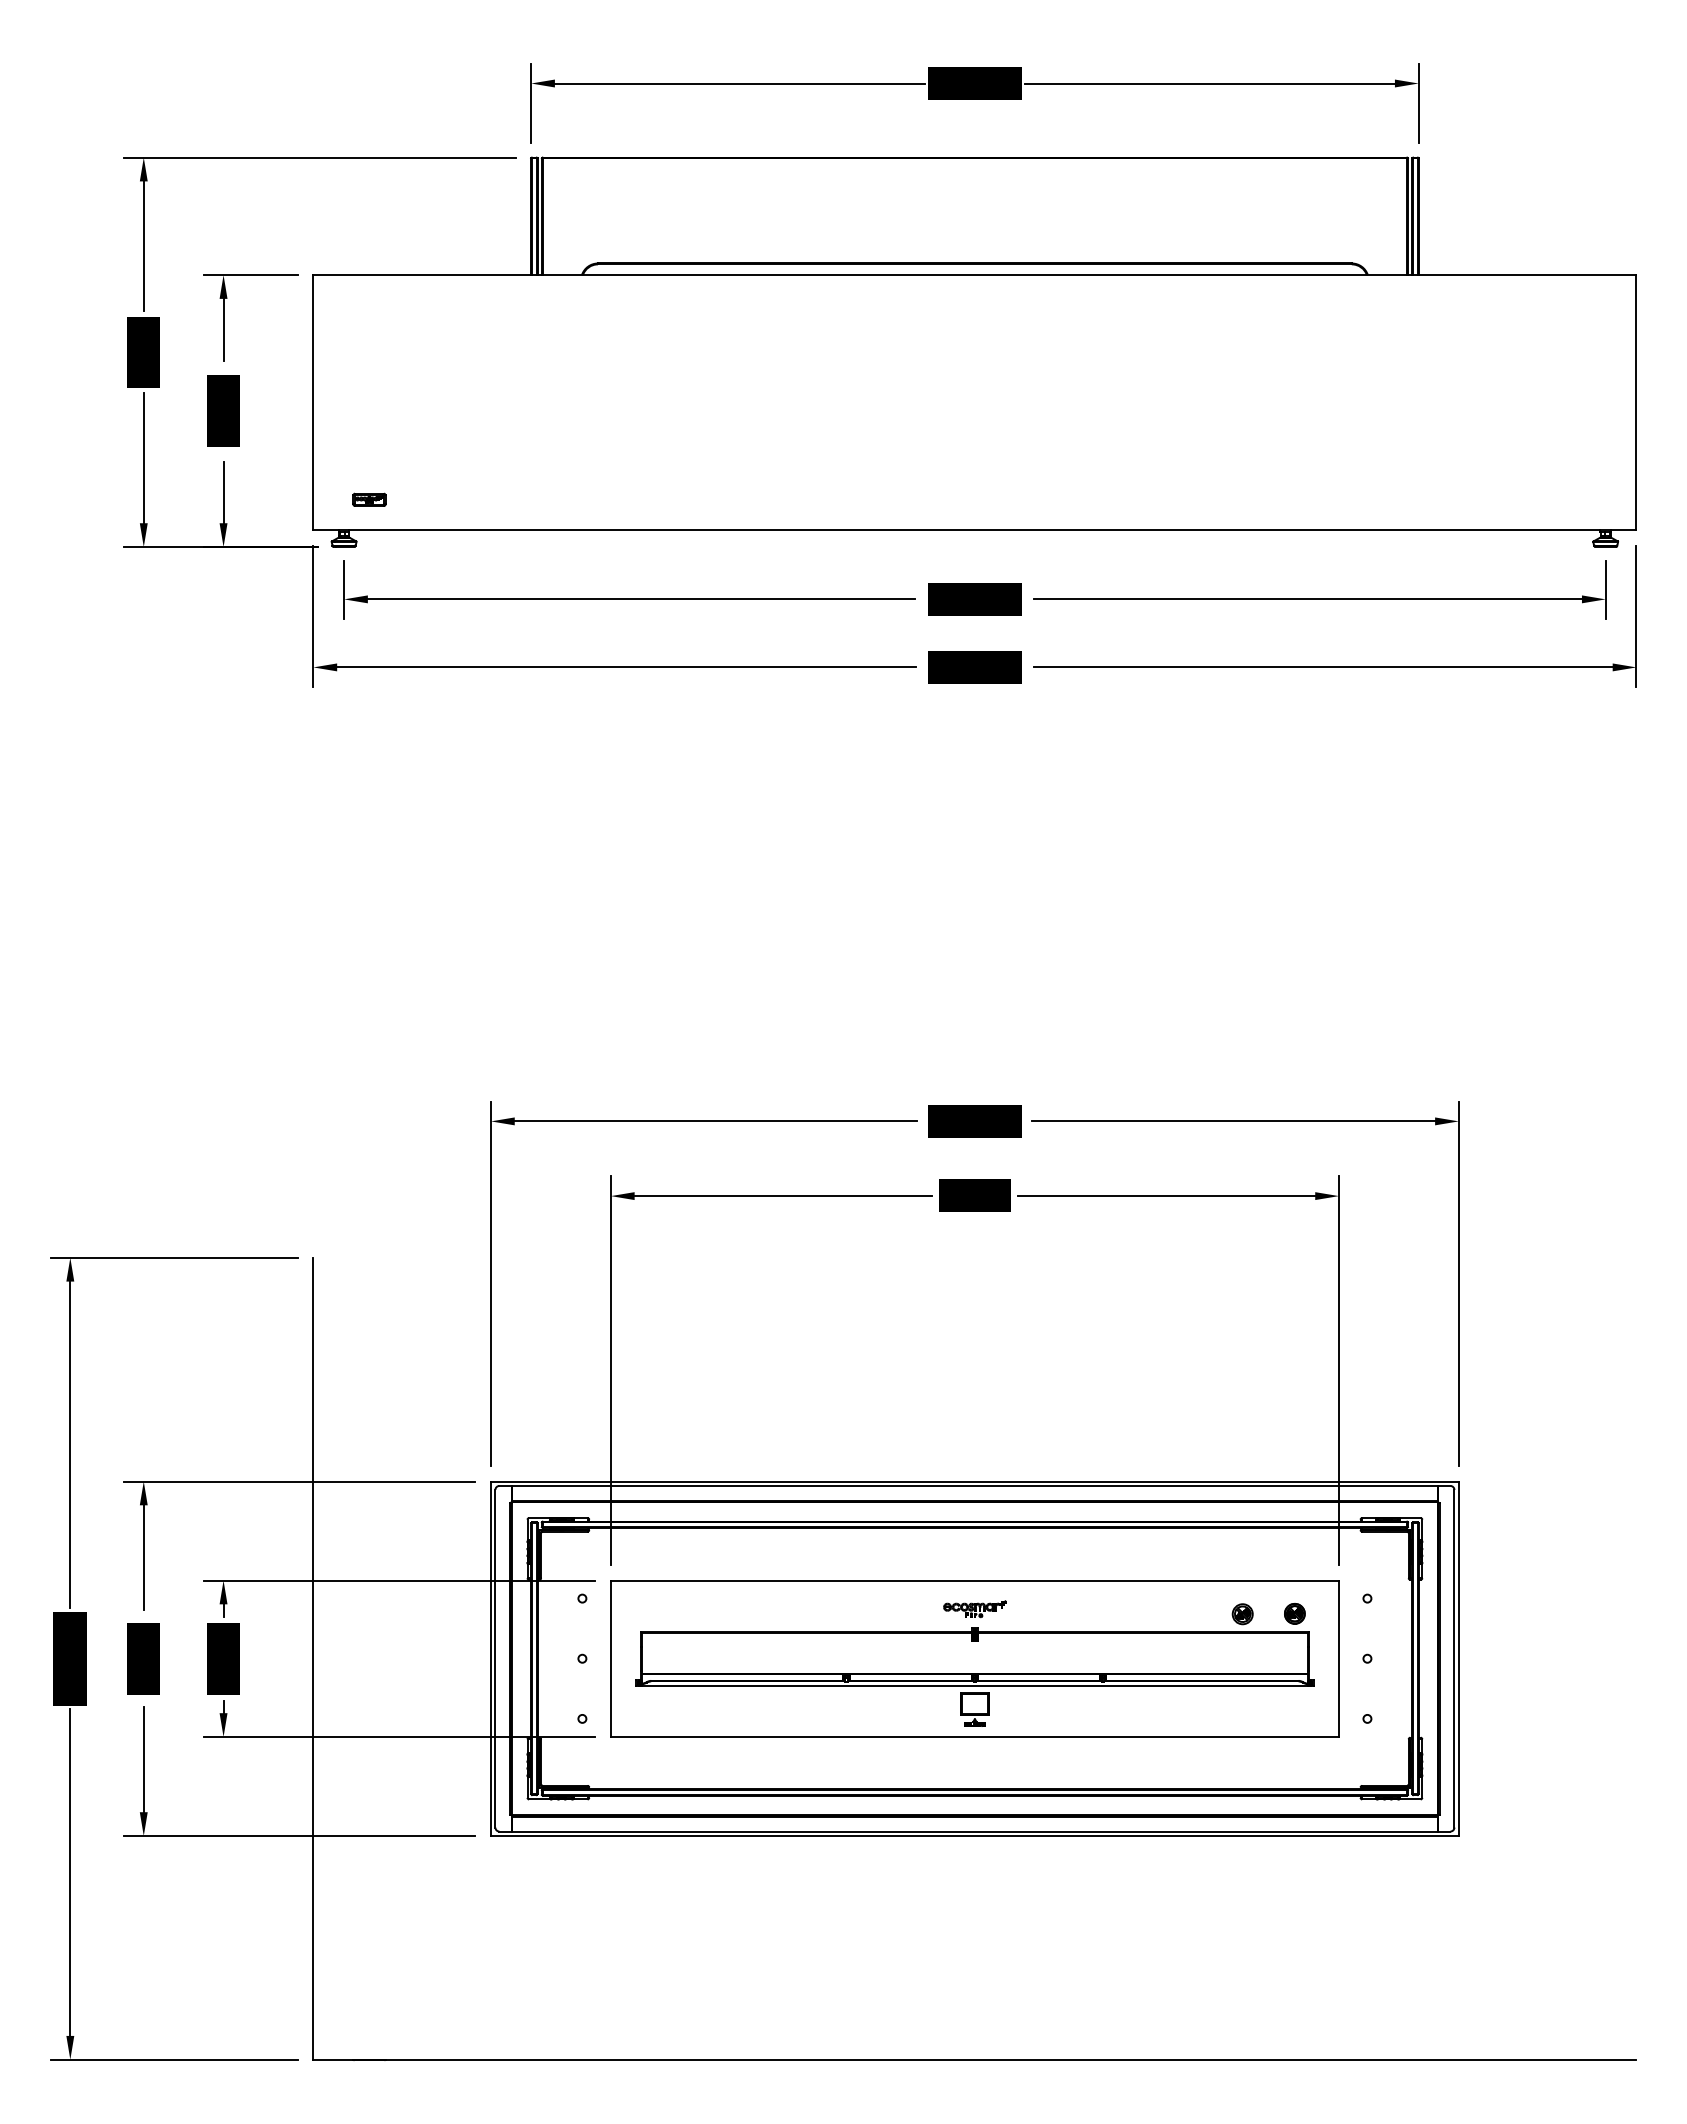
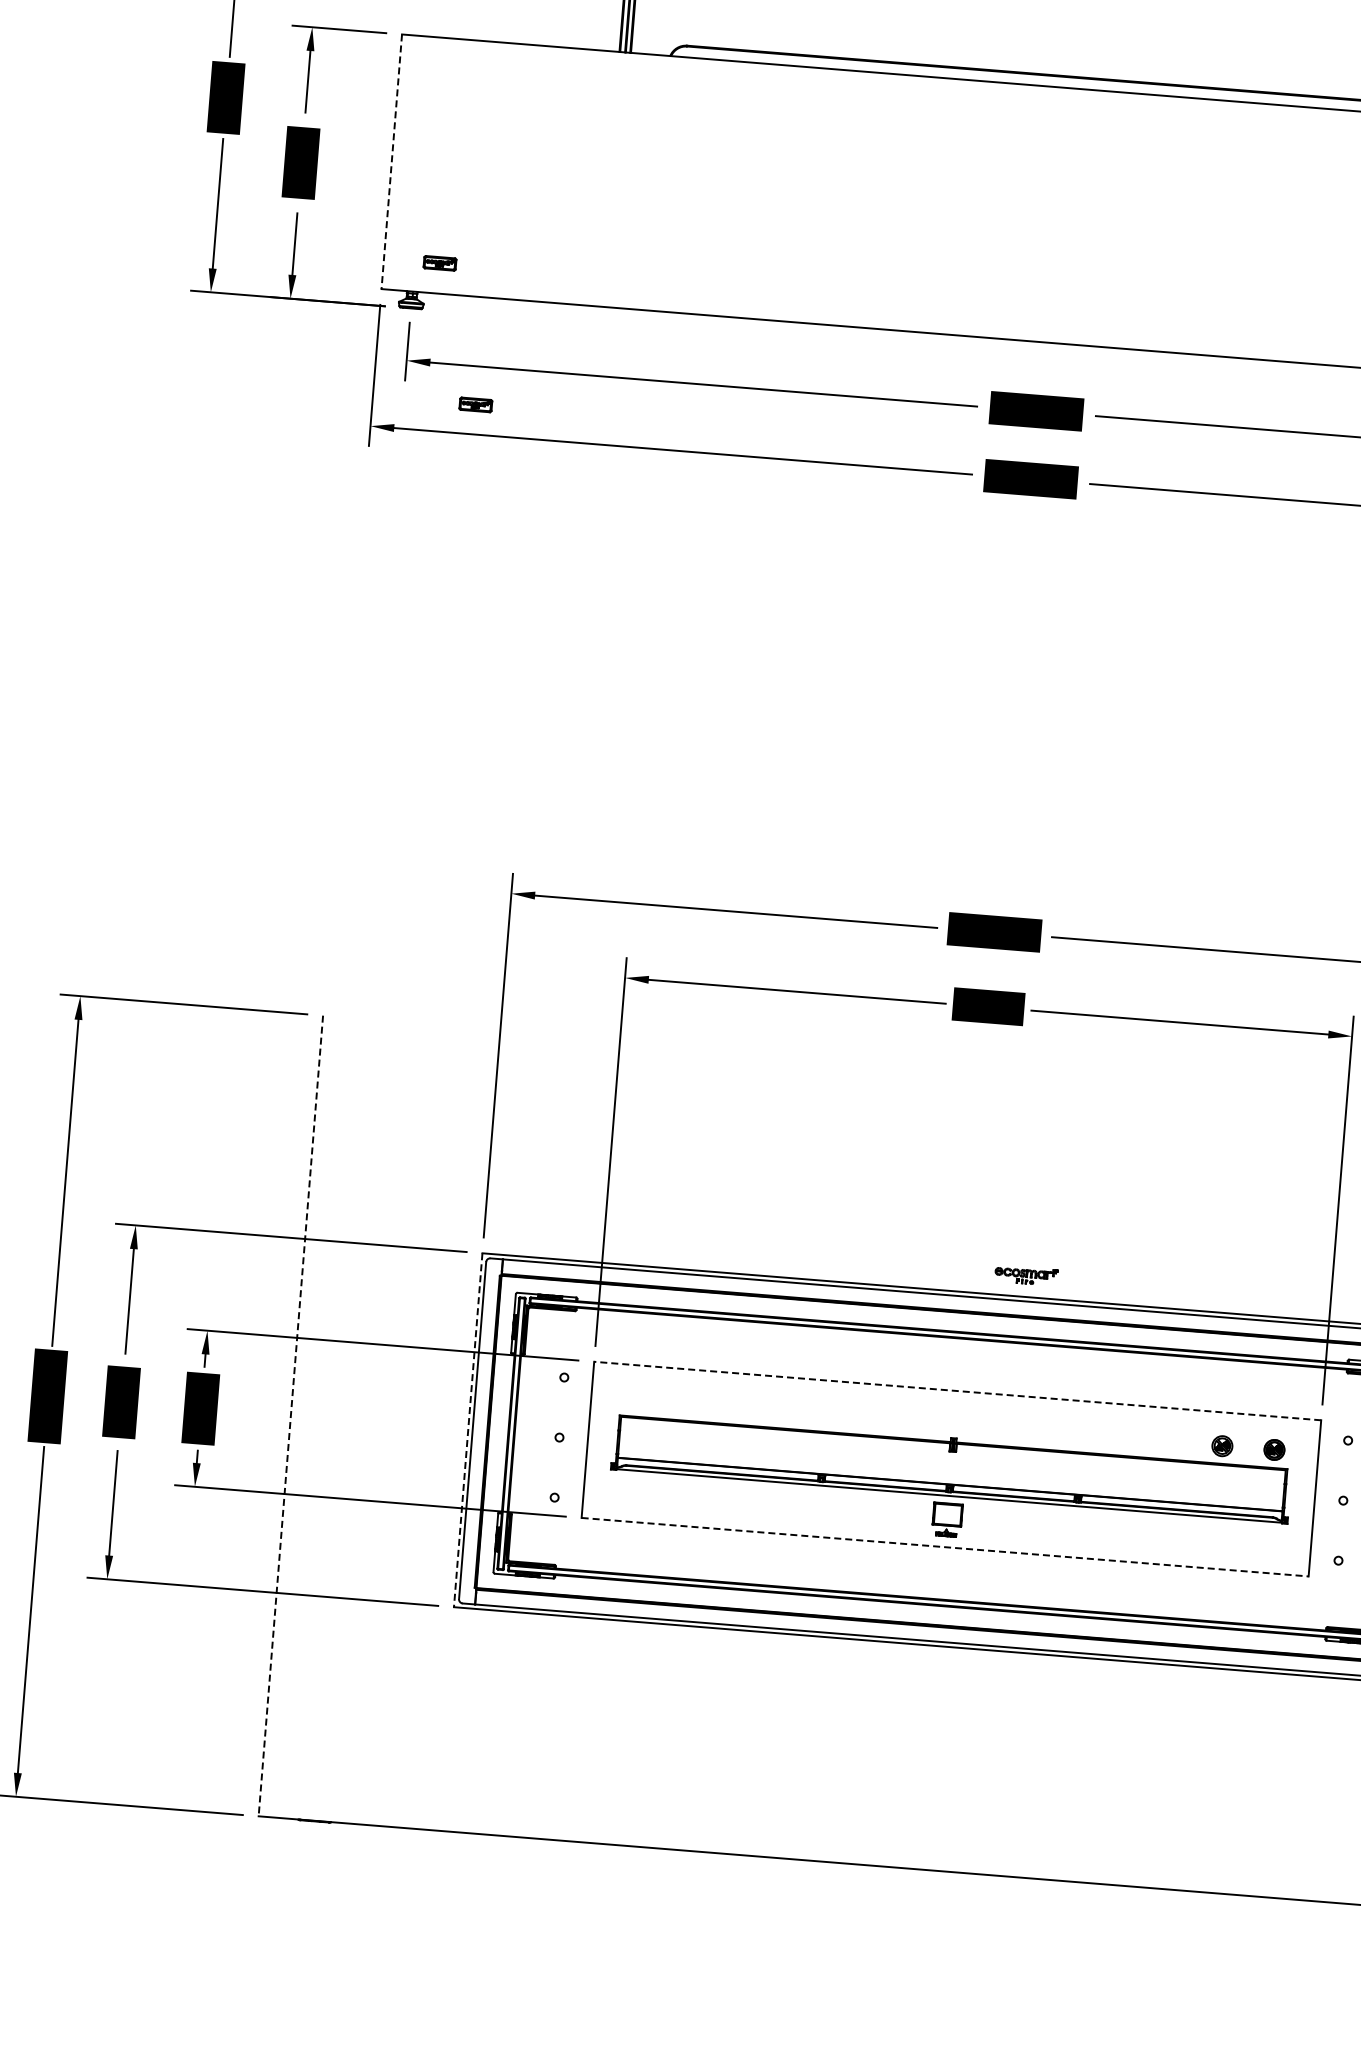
line: (313, 403) -> (391, 162), solid -> dashed
part: (416, 637) -> (475, 404), added
line: (974, 1580) -> (957, 1390), solid -> dashed
part: (974, 1609) -> (1025, 1275), moved
line: (313, 1658) -> (291, 1415), solid -> dashed
line: (490, 1659) -> (467, 1430), solid -> dashed
line: (975, 1736) -> (945, 1546), solid -> dashed

